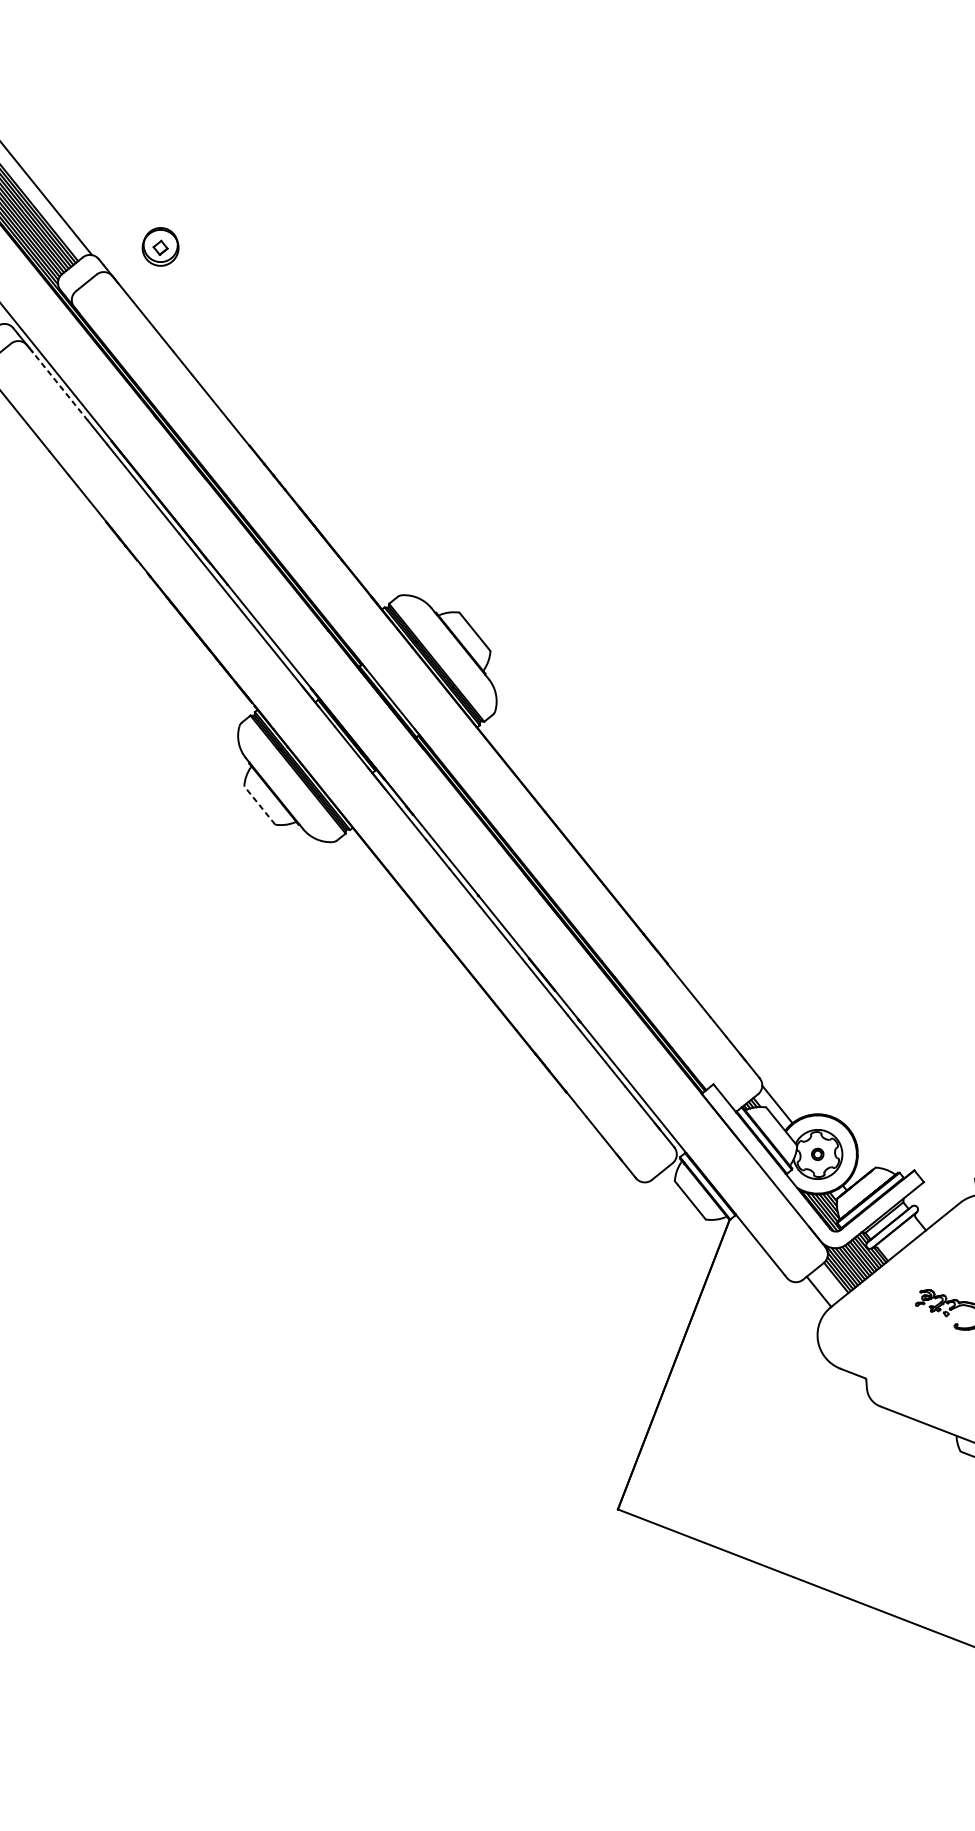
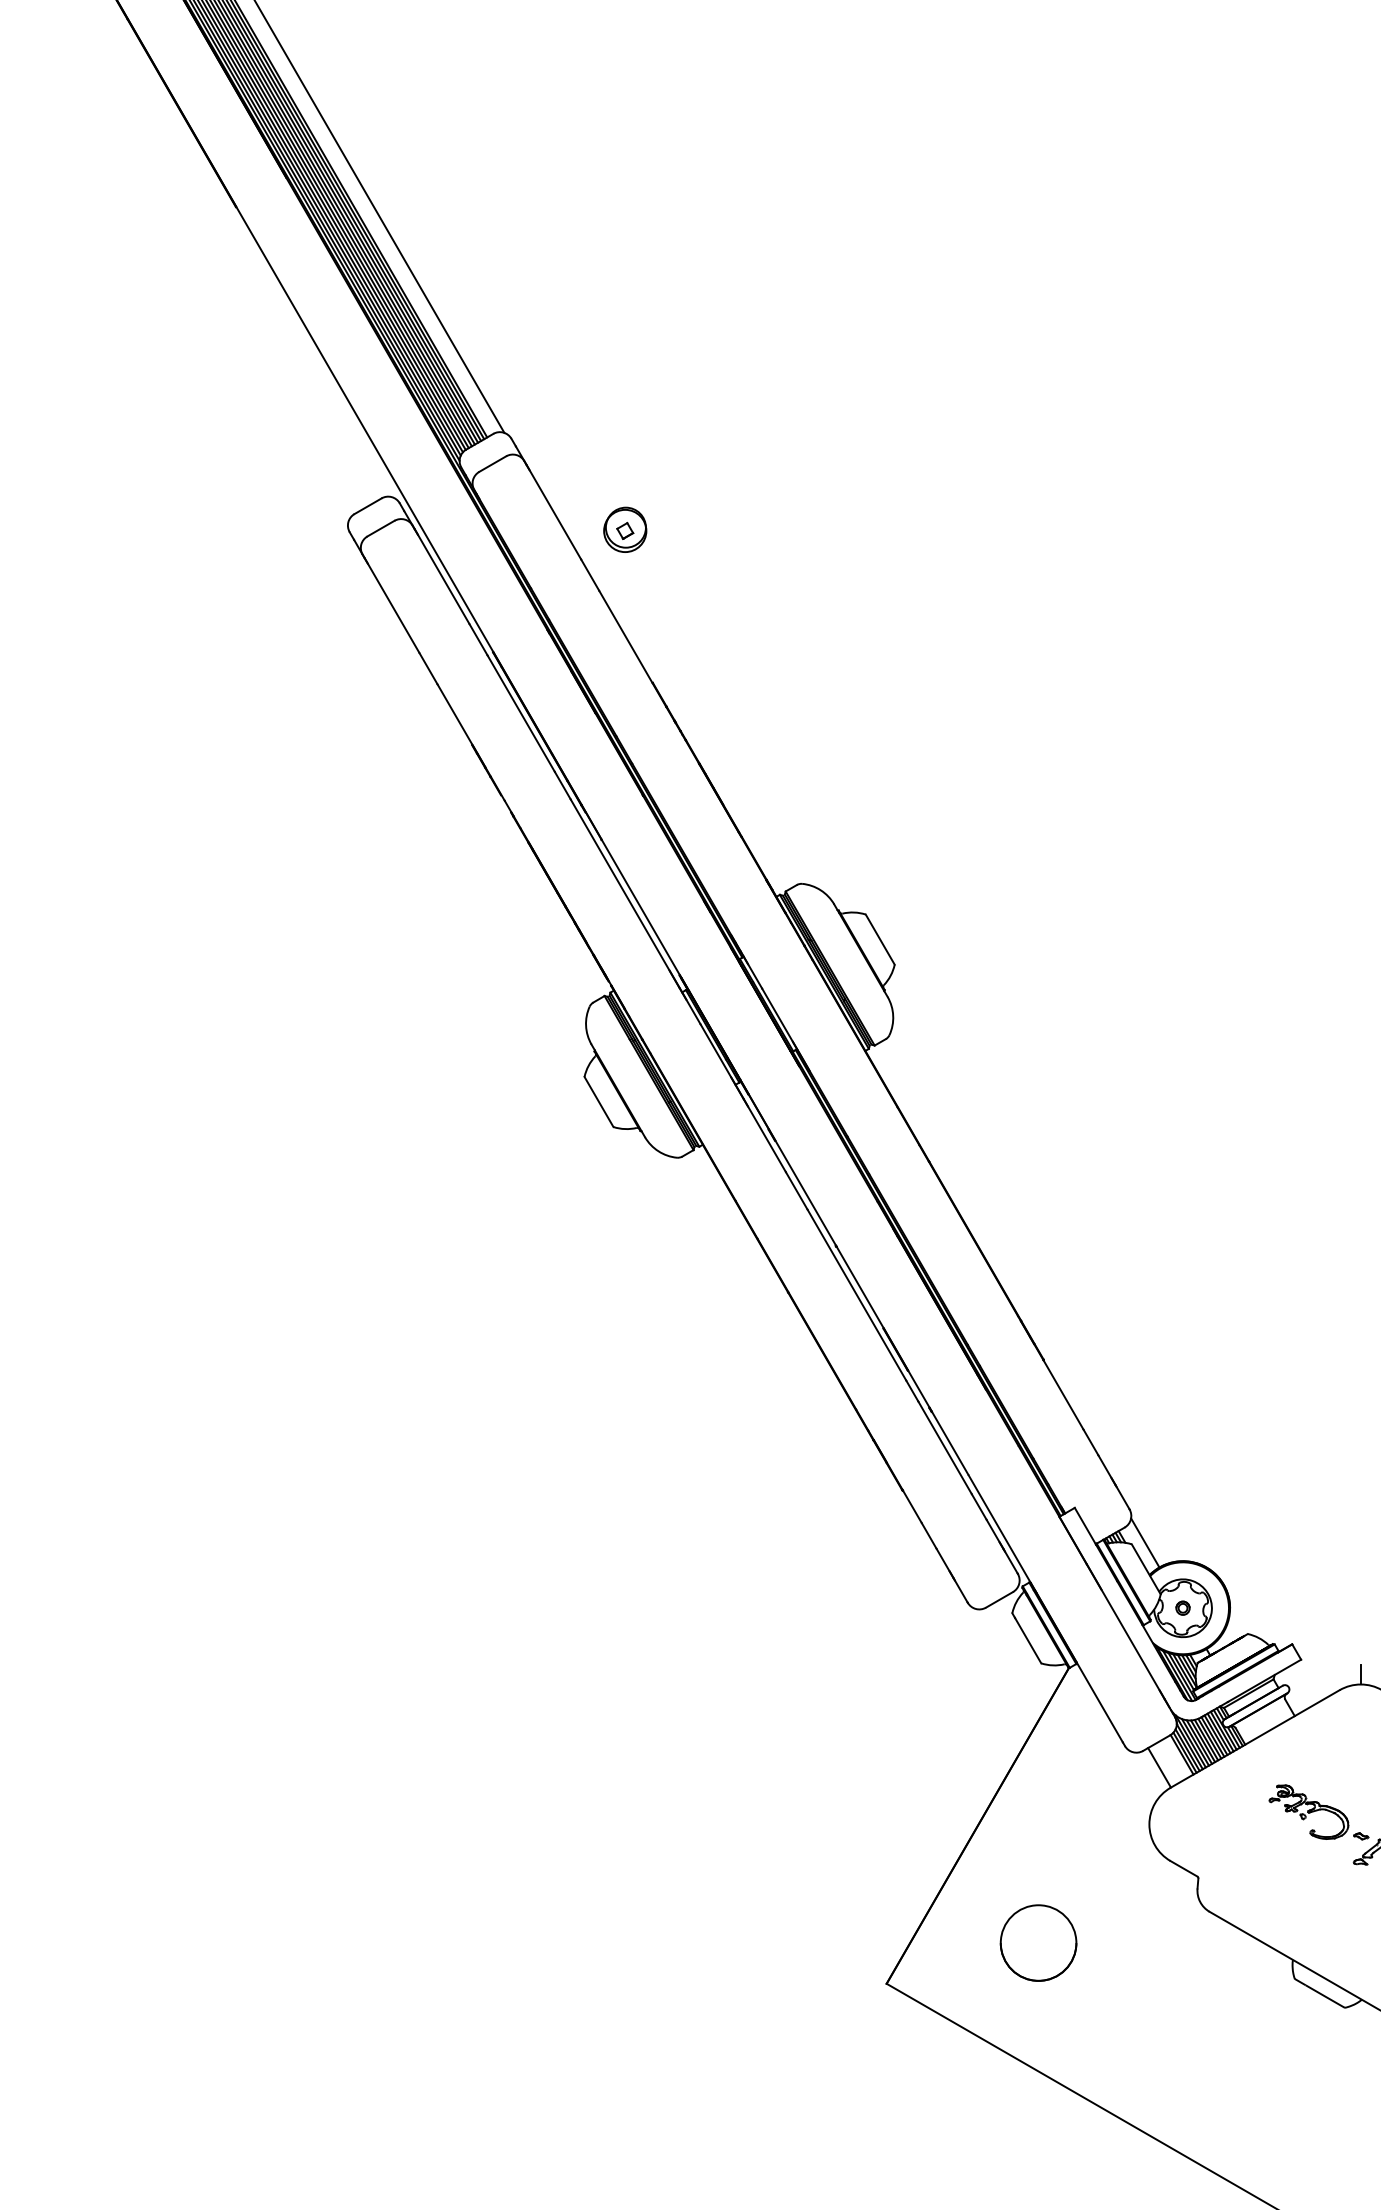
part: (160, 246) -> (625, 529), moved
line: (58, 384) -> (442, 576), dashed -> solid
line: (260, 805) -> (599, 1101), dashed -> solid
part: (740, 1454) -> (1038, 1942), added

